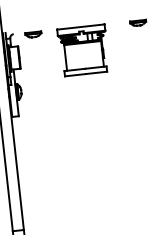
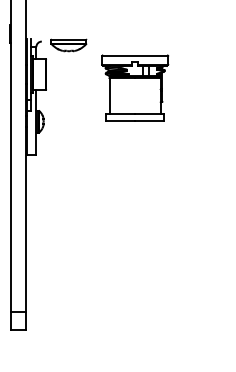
part: (138, 22) -> (214, 44), removed
part: (33, 34) -> (68, 44), size x1.6
part: (83, 49) -> (135, 87), moved

